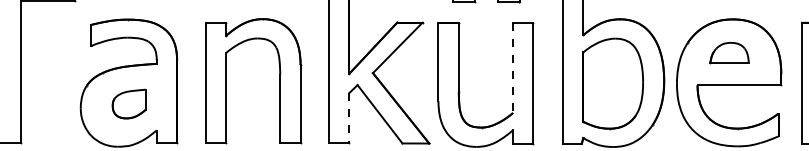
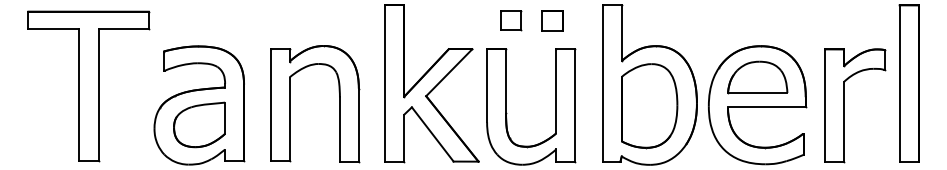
part: (729, 53) -> (757, 77), size x1.67
line: (513, 68) -> (556, 91), dashed -> solid
part: (129, 103) -> (199, 124), size x1.67
line: (349, 118) -> (404, 138), dashed -> solid

